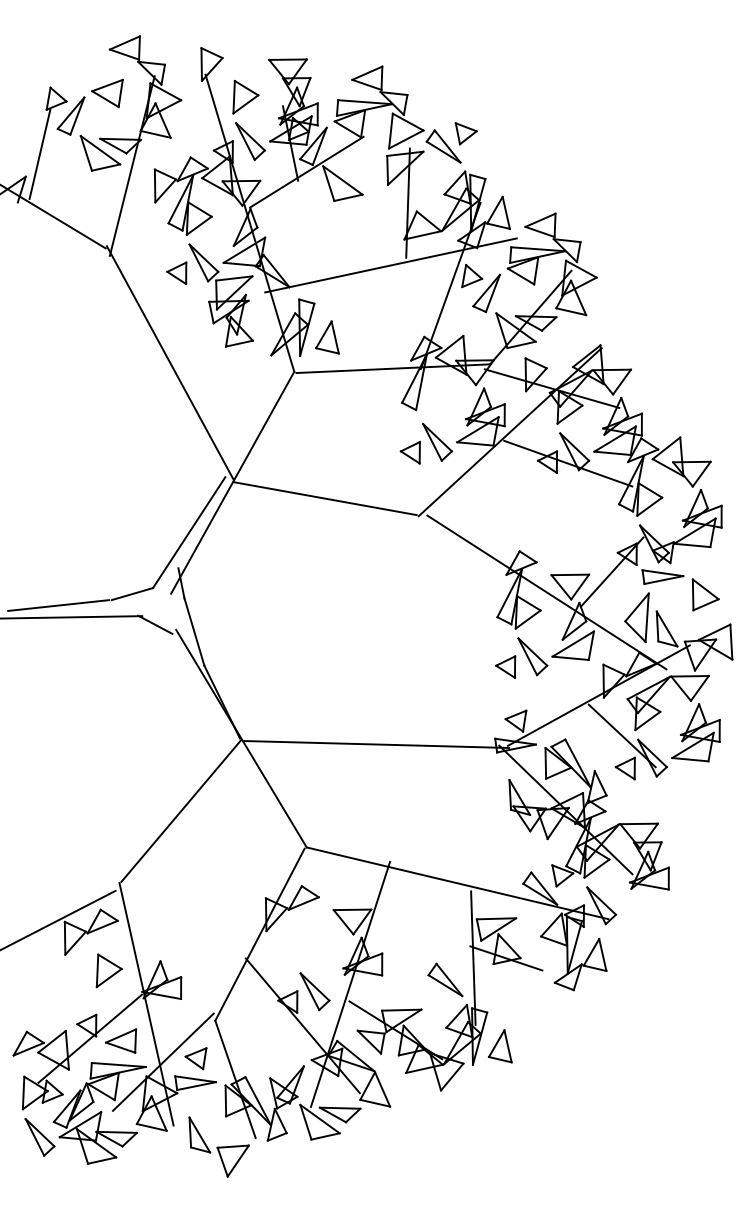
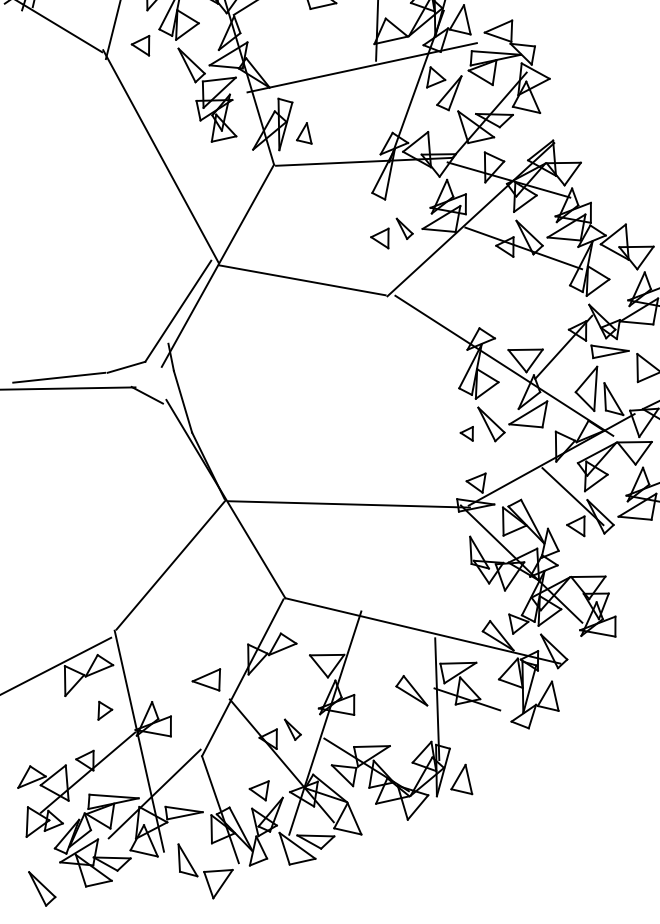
part: (176, 273) -> (140, 45), moved
part: (327, 337) -> (304, 133), size x0.7
part: (437, 441) -> (404, 228), size x0.6
part: (505, 666) -> (466, 433), size x0.7
part: (108, 970) -> (104, 710), size x0.6
part: (445, 979) -> (411, 690), moved
part: (314, 991) -> (292, 729), size x0.6
part: (121, 1040) -> (206, 679), moved
part: (195, 1058) -> (258, 790), moved
part: (39, 1136) -> (41, 888), moved

